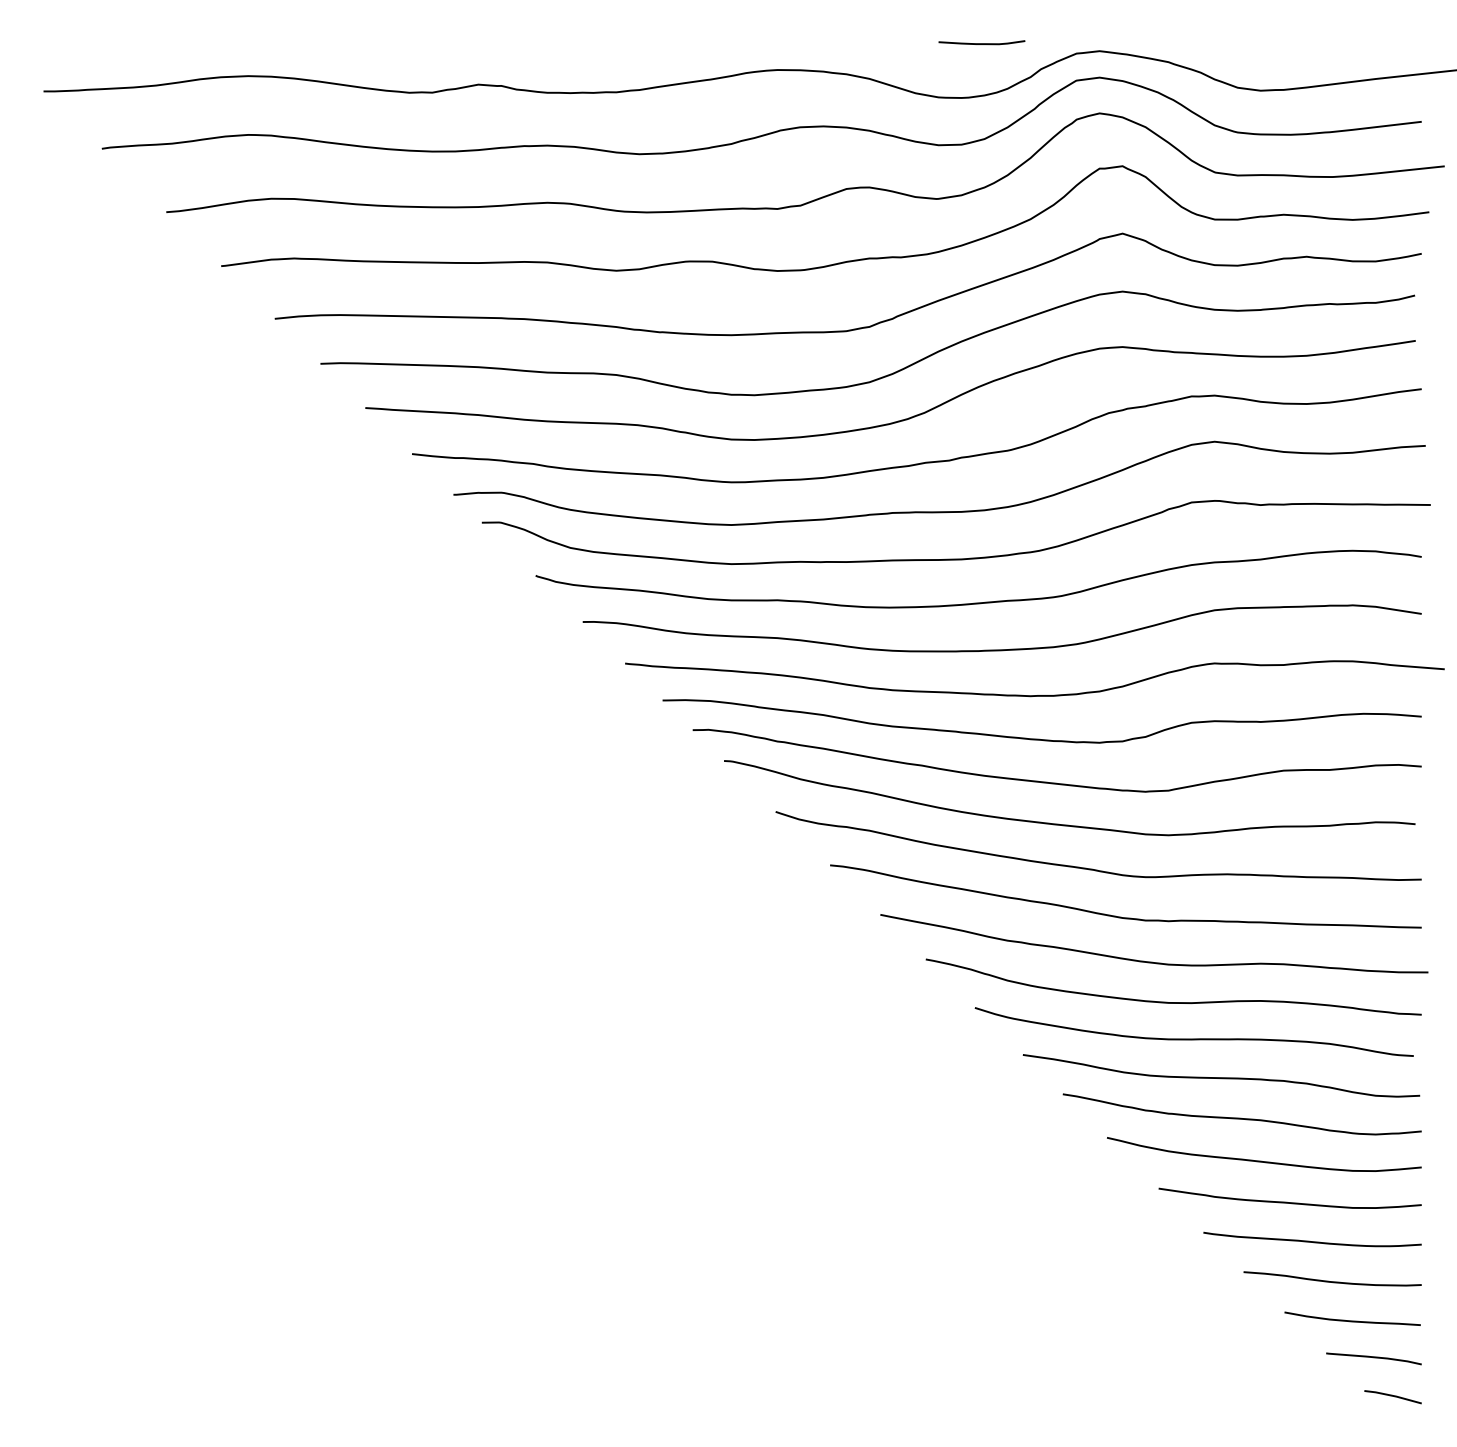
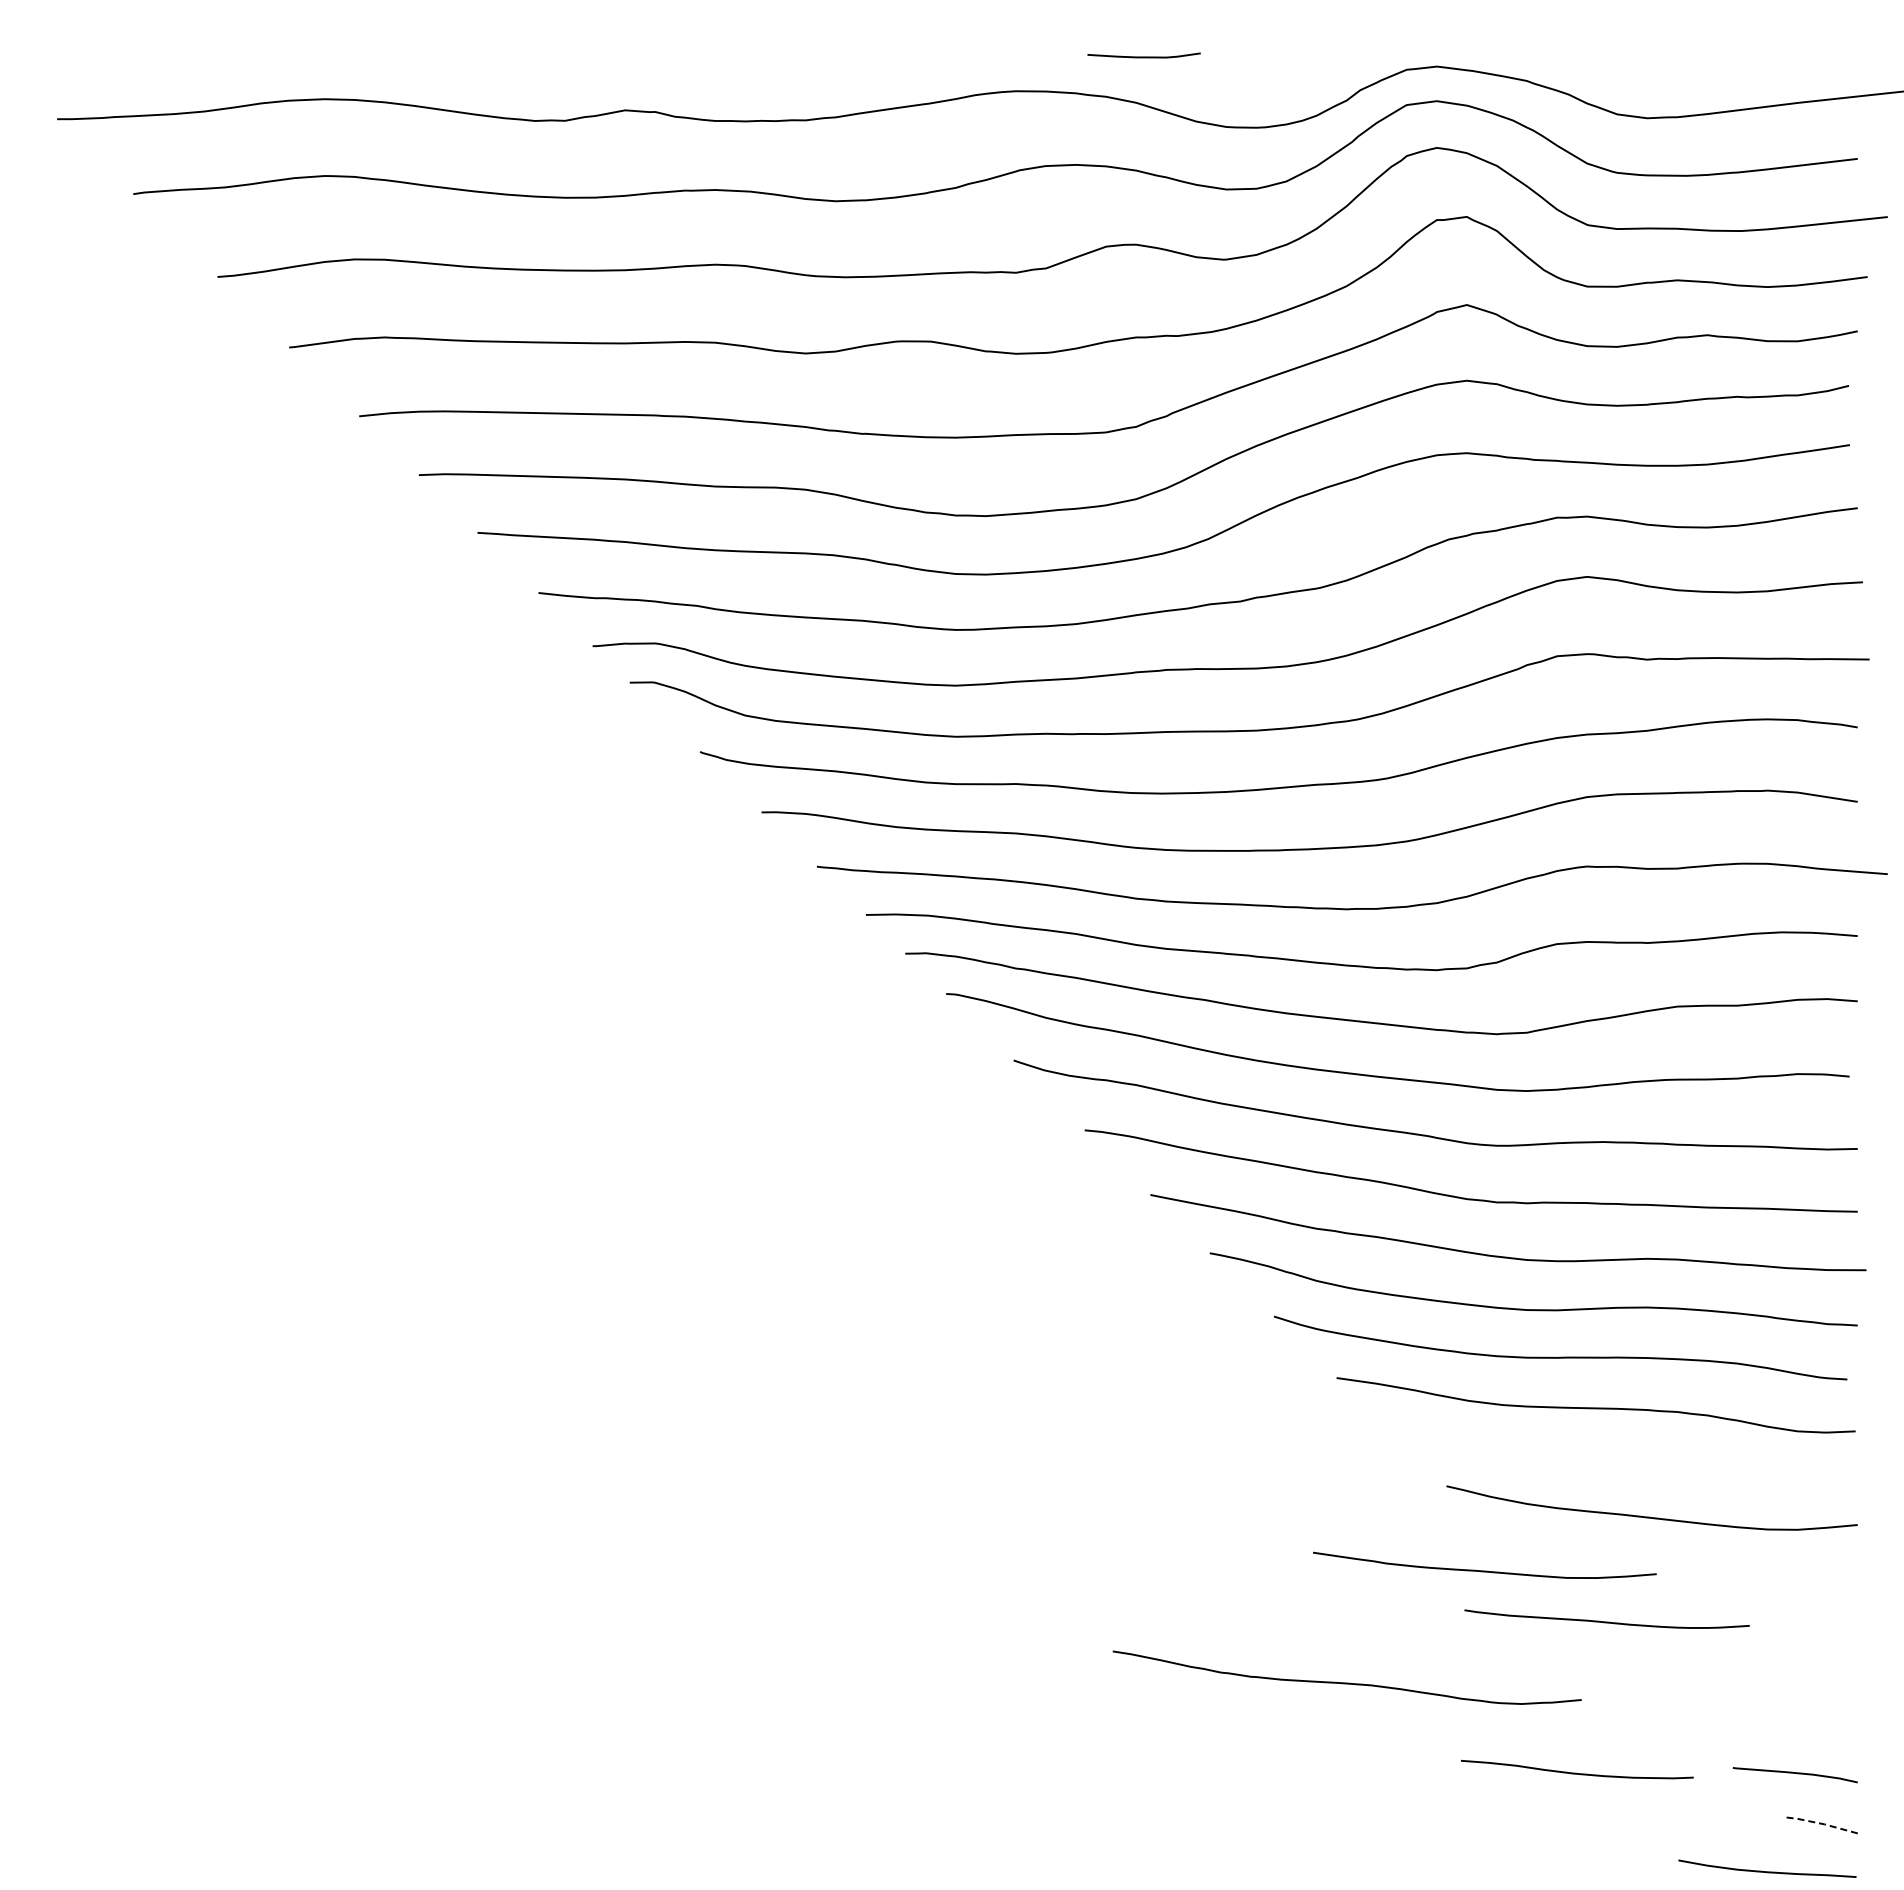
curve: (981, 43) -> (1143, 56), moved
curve: (1241, 1118) -> (1346, 1682), moved
curve: (1289, 1202) -> (1484, 1570), moved
curve: (1312, 1241) -> (1606, 1621), moved
curve: (1332, 1281) -> (1576, 1772), moved
curve: (1352, 1320) -> (1767, 1871), moved
line: (1393, 1395) -> (1820, 1823), solid -> dashed

